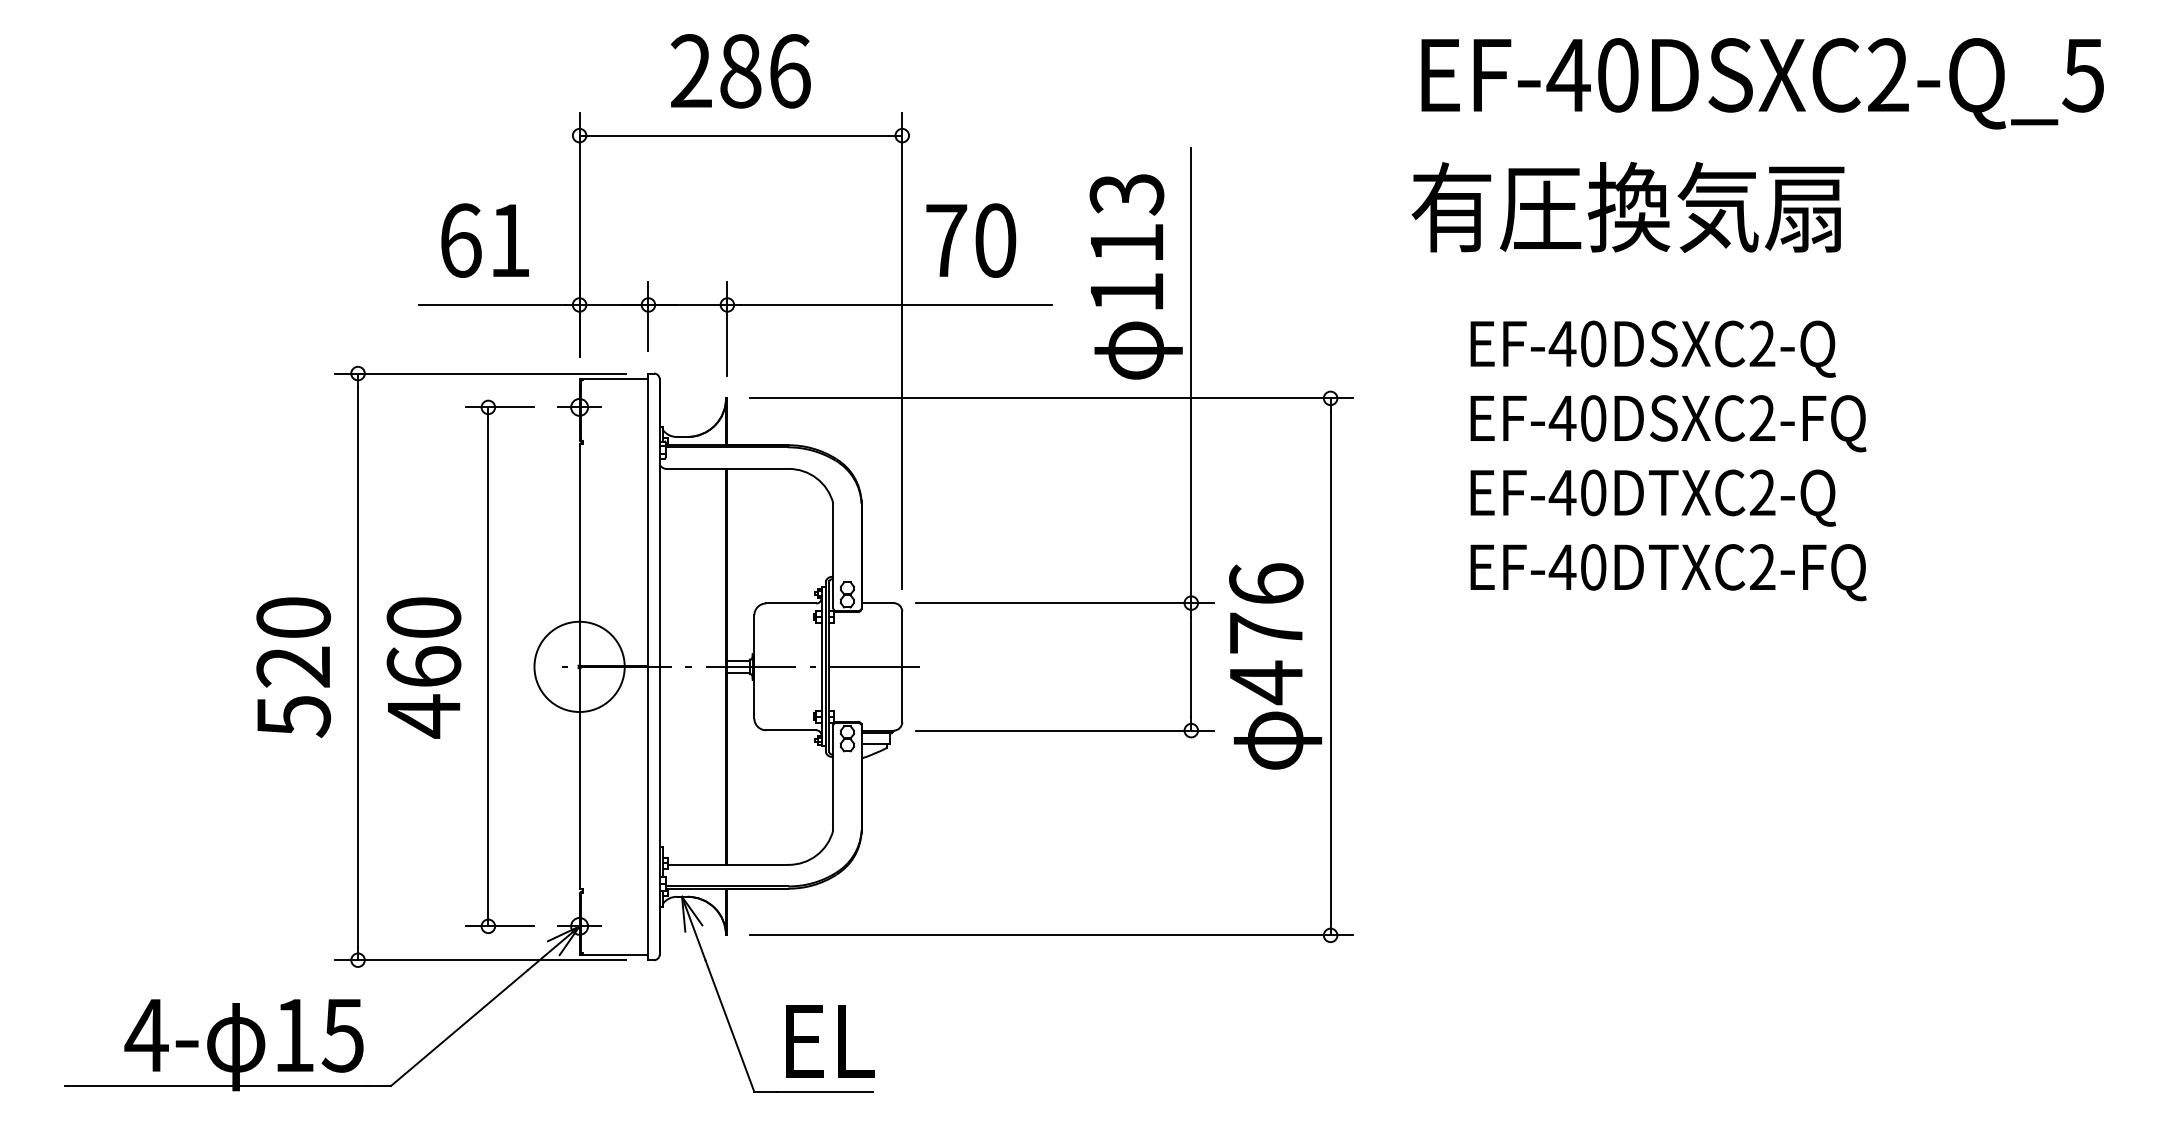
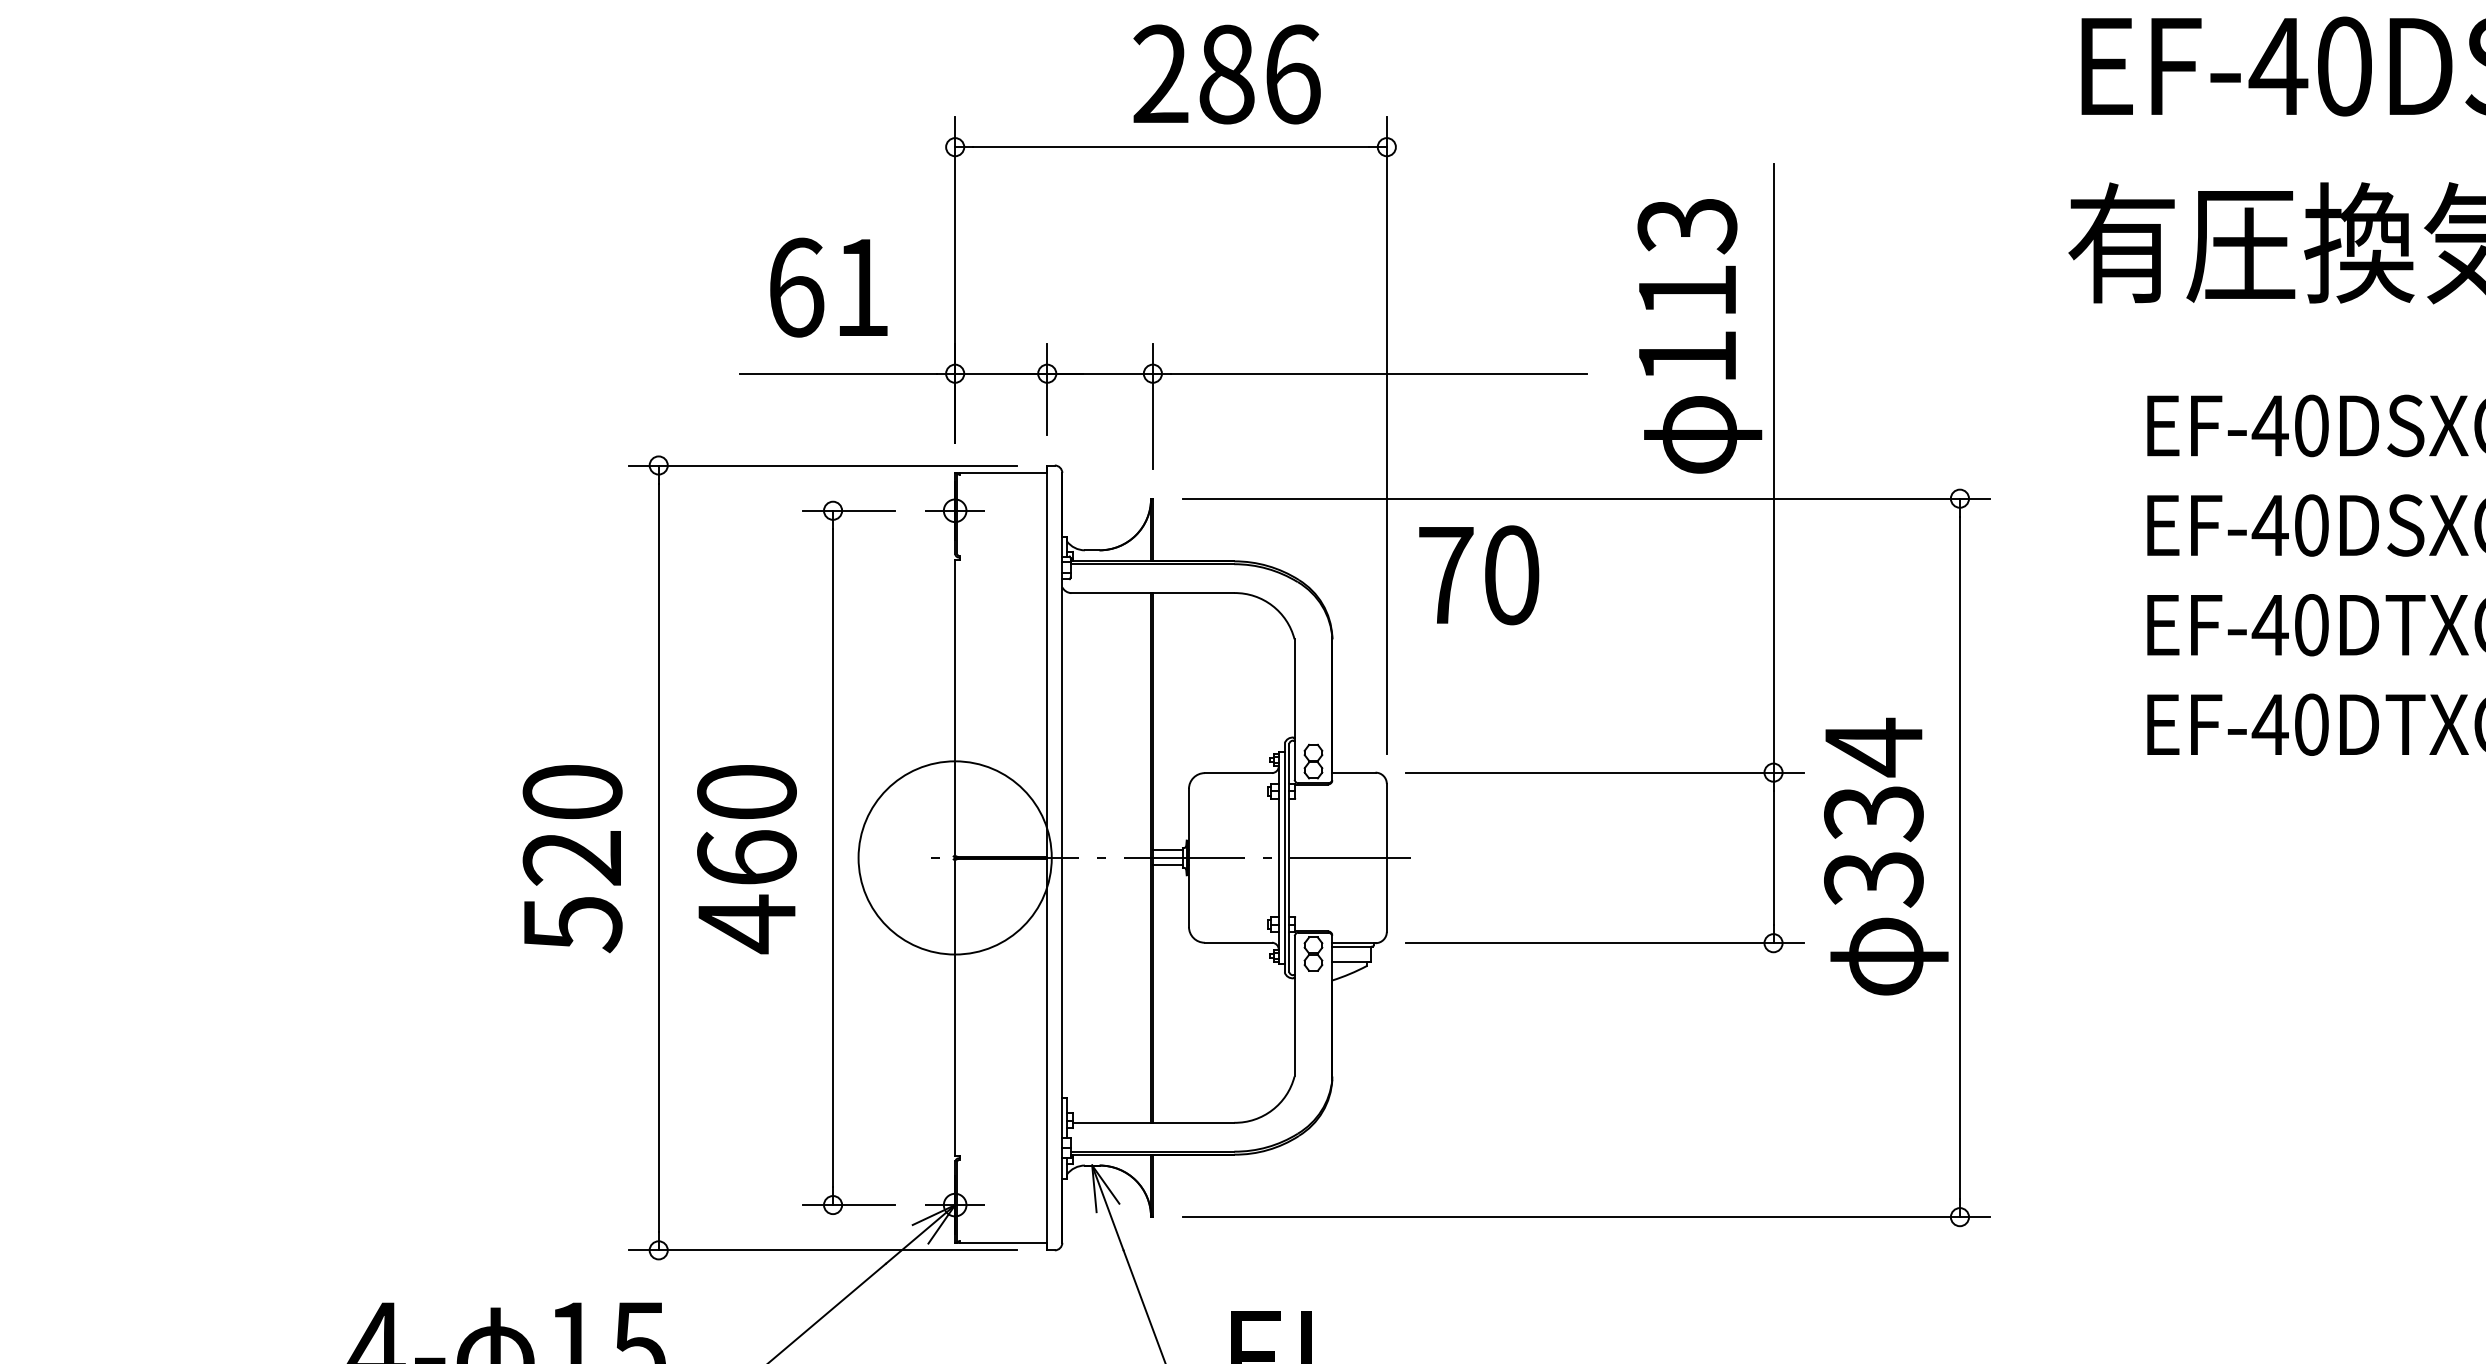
text: (740, 71) -> (1226, 74), moved
text: (971, 240) -> (1479, 575), moved
text: (1266, 633) -> (1874, 813), 476 -> 334
circle: (579, 666) -> (955, 857), size x1.6

